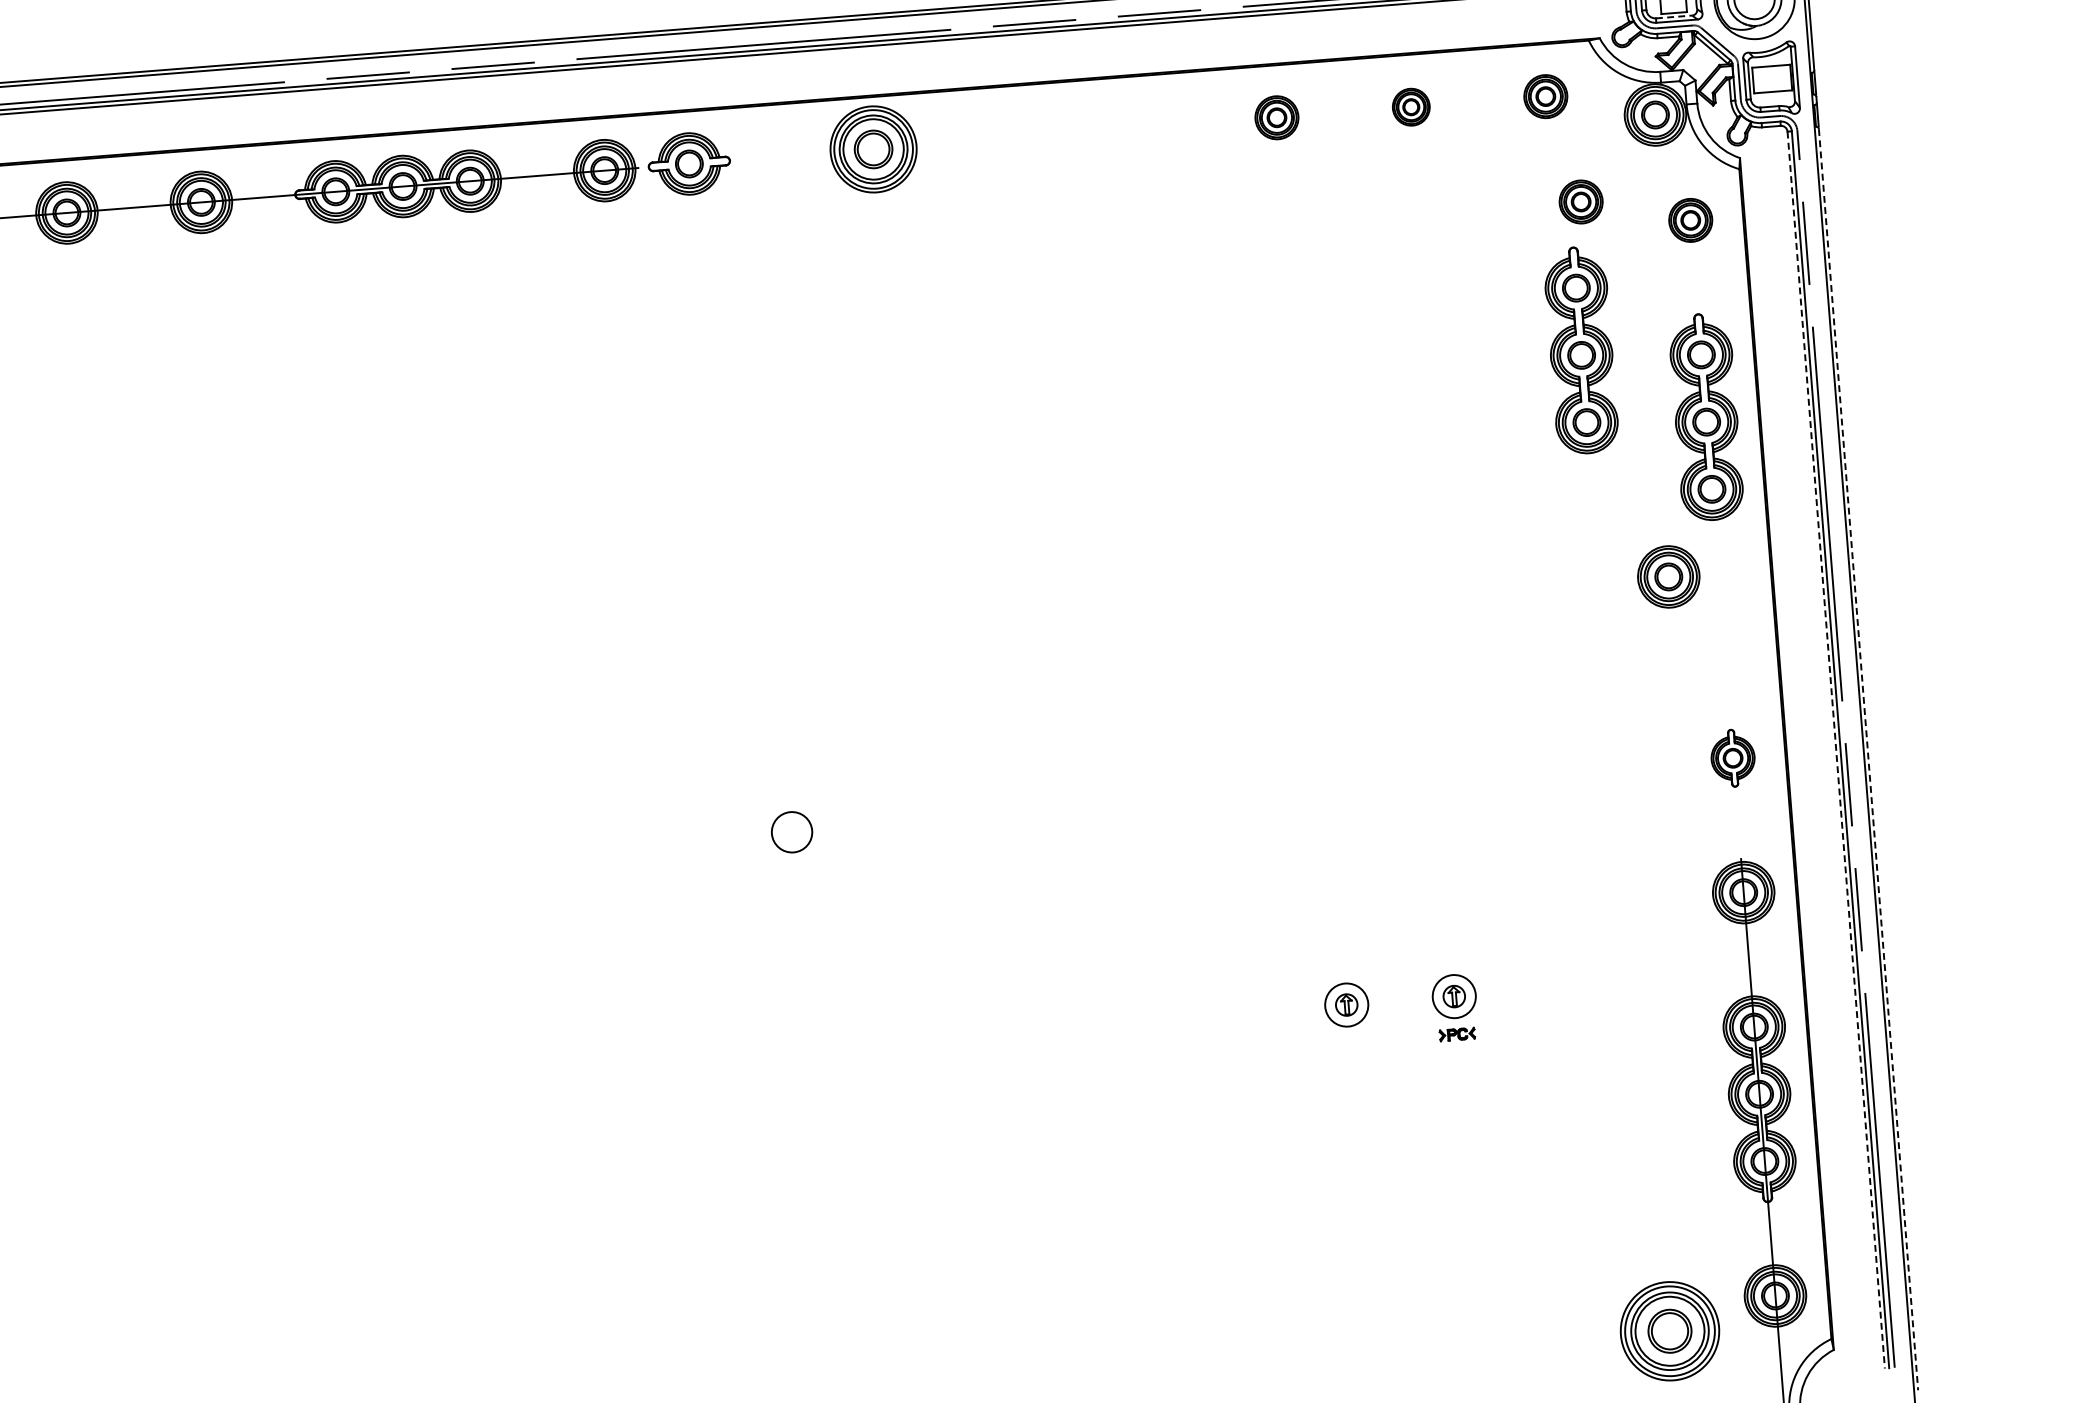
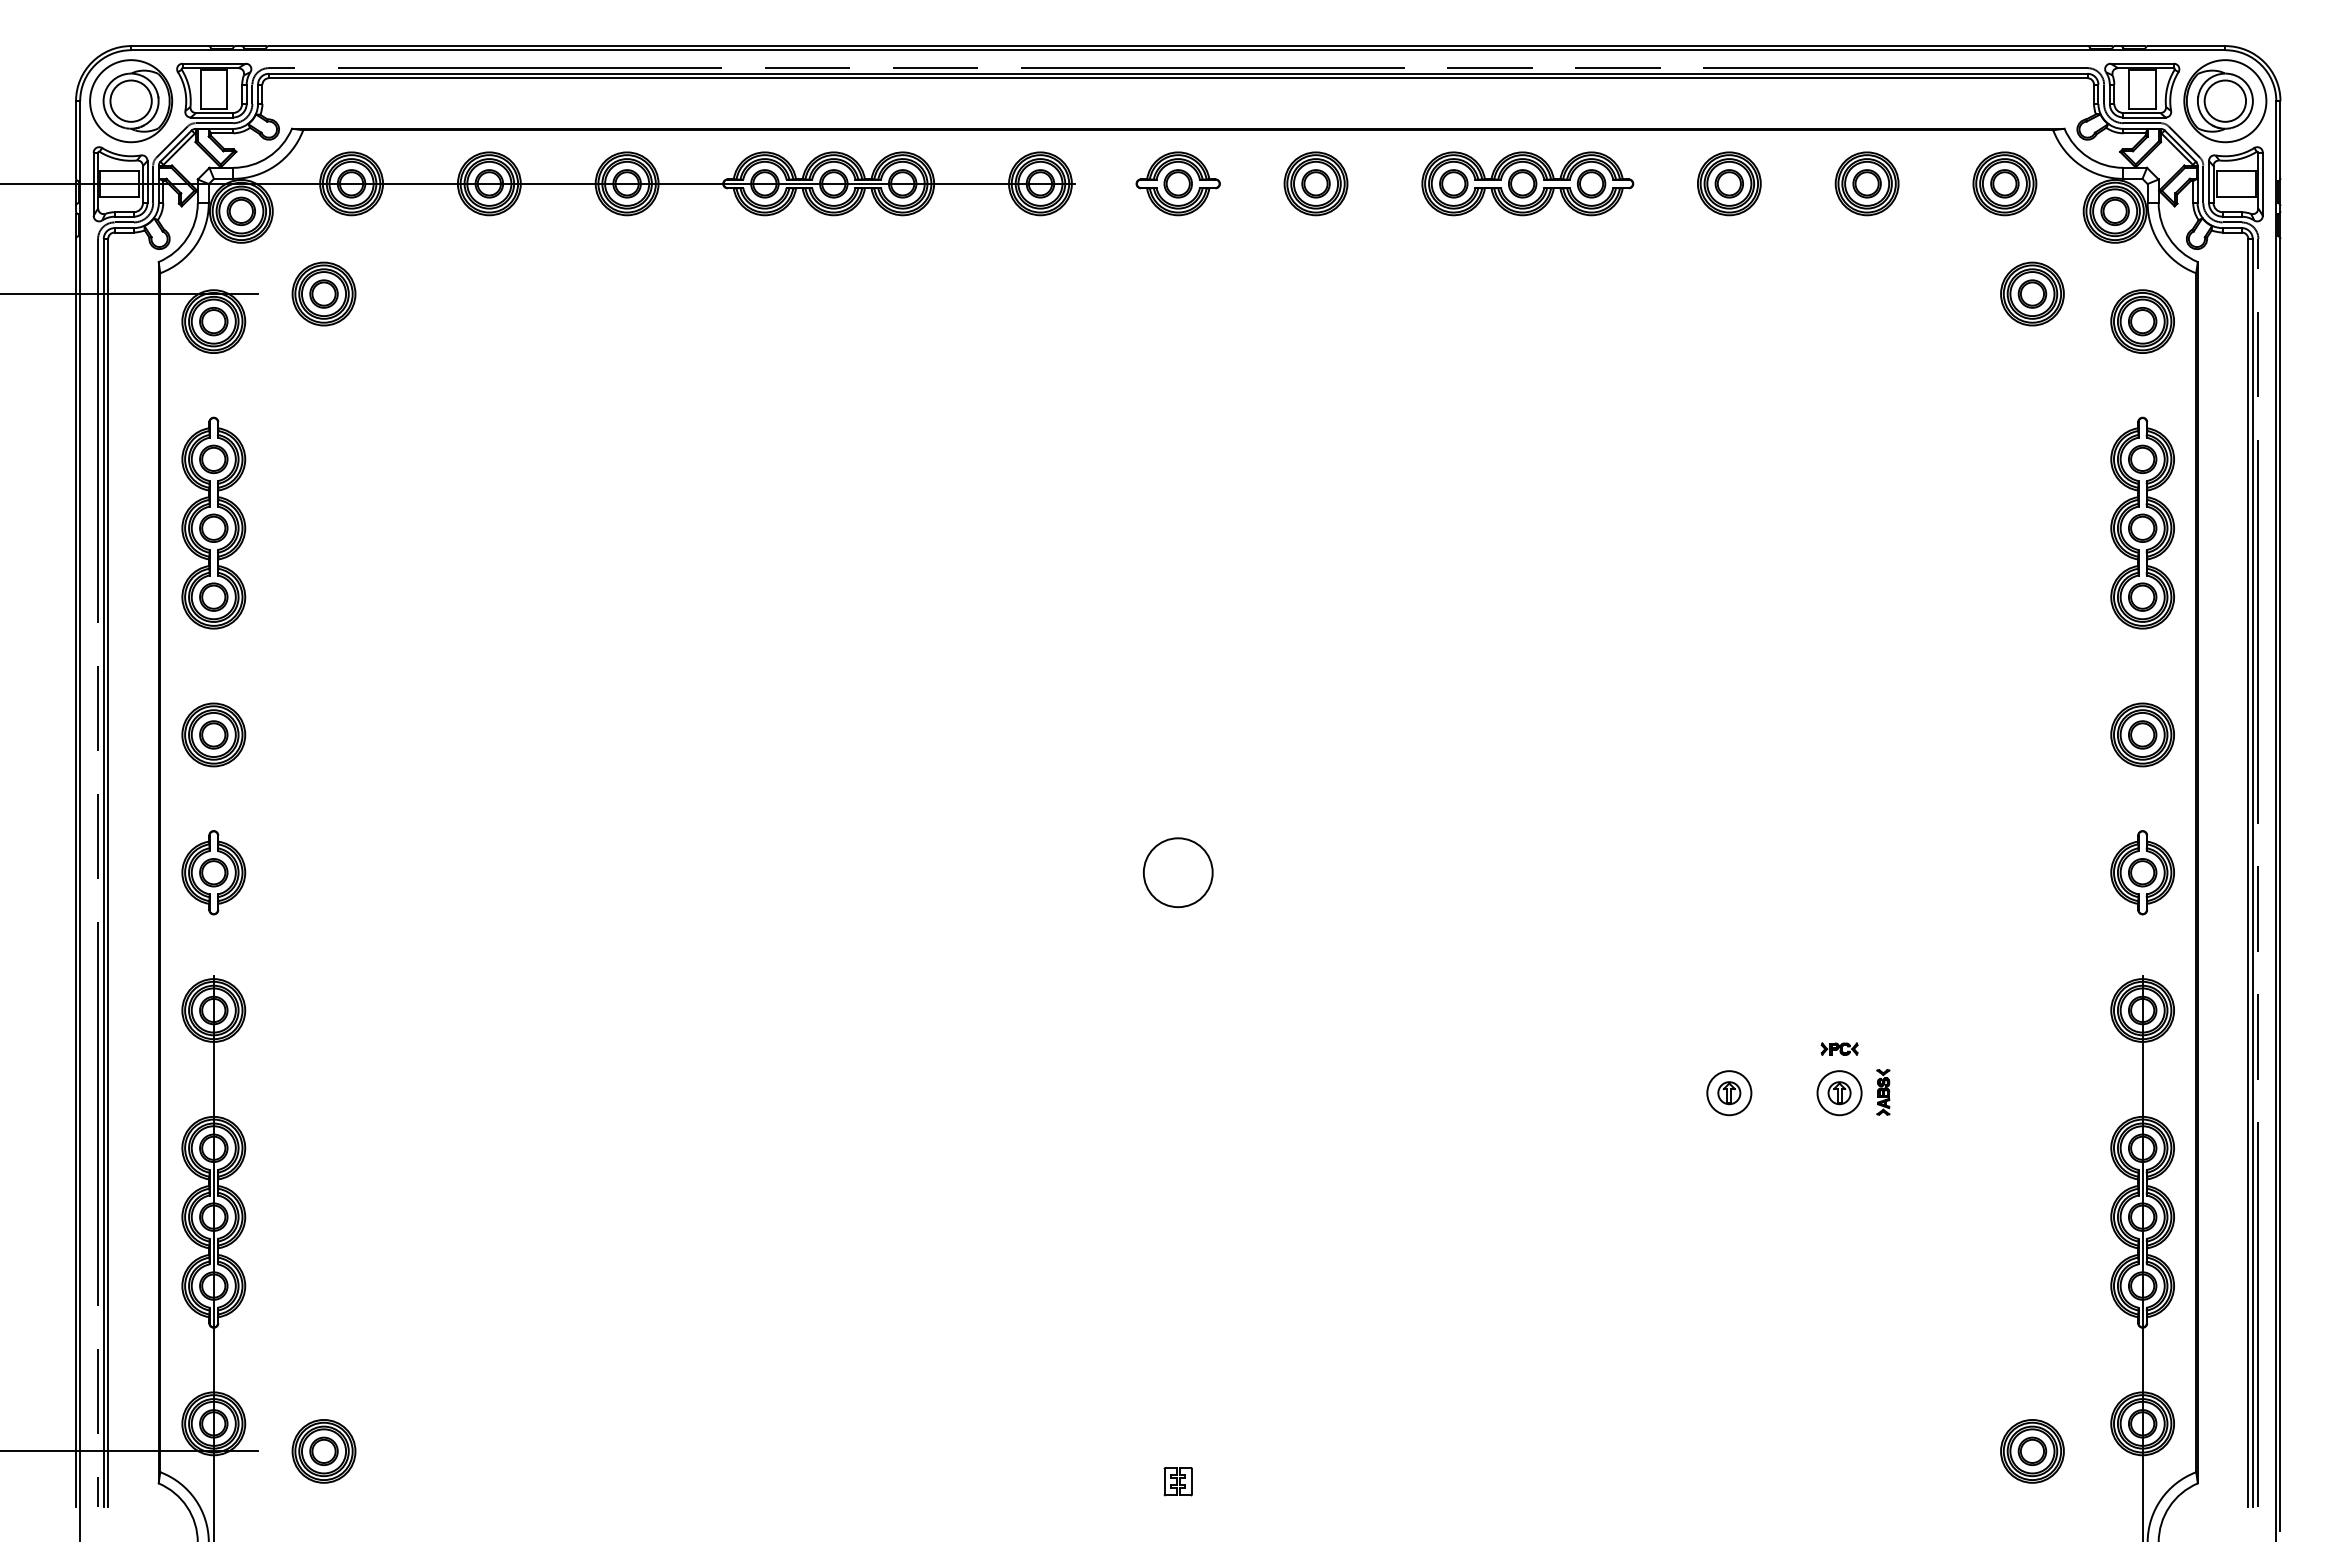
line: (1673, 17) -> (2141, 113), dashed -> solid
part: (1545, 96) -> (2004, 183), size x1.43
part: (1410, 106) -> (1866, 183), size x1.67
part: (1277, 117) -> (1729, 183), size x1.43
part: (1079, 132) -> (1527, 183), added
part: (873, 149) -> (1315, 183), size x0.71
part: (688, 163) -> (1177, 183), moved
part: (1581, 201) -> (2032, 293), size x1.43
part: (1690, 220) -> (2142, 321), size x1.43
part: (1581, 349) -> (2020, 444), removed
part: (1668, 576) -> (2142, 734), moved
line: (1836, 749) -> (2248, 872), dashed -> solid
part: (1732, 757) -> (2142, 872), size x1.43
line: (1868, 760) -> (2280, 885), dashed -> solid
circle: (791, 832) -> (1177, 872), size x1.67
part: (1497, 992) -> (1883, 1092), added
part: (1457, 1033) -> (1839, 1048), moved
part: (1670, 1331) -> (2032, 1451), size x0.62

